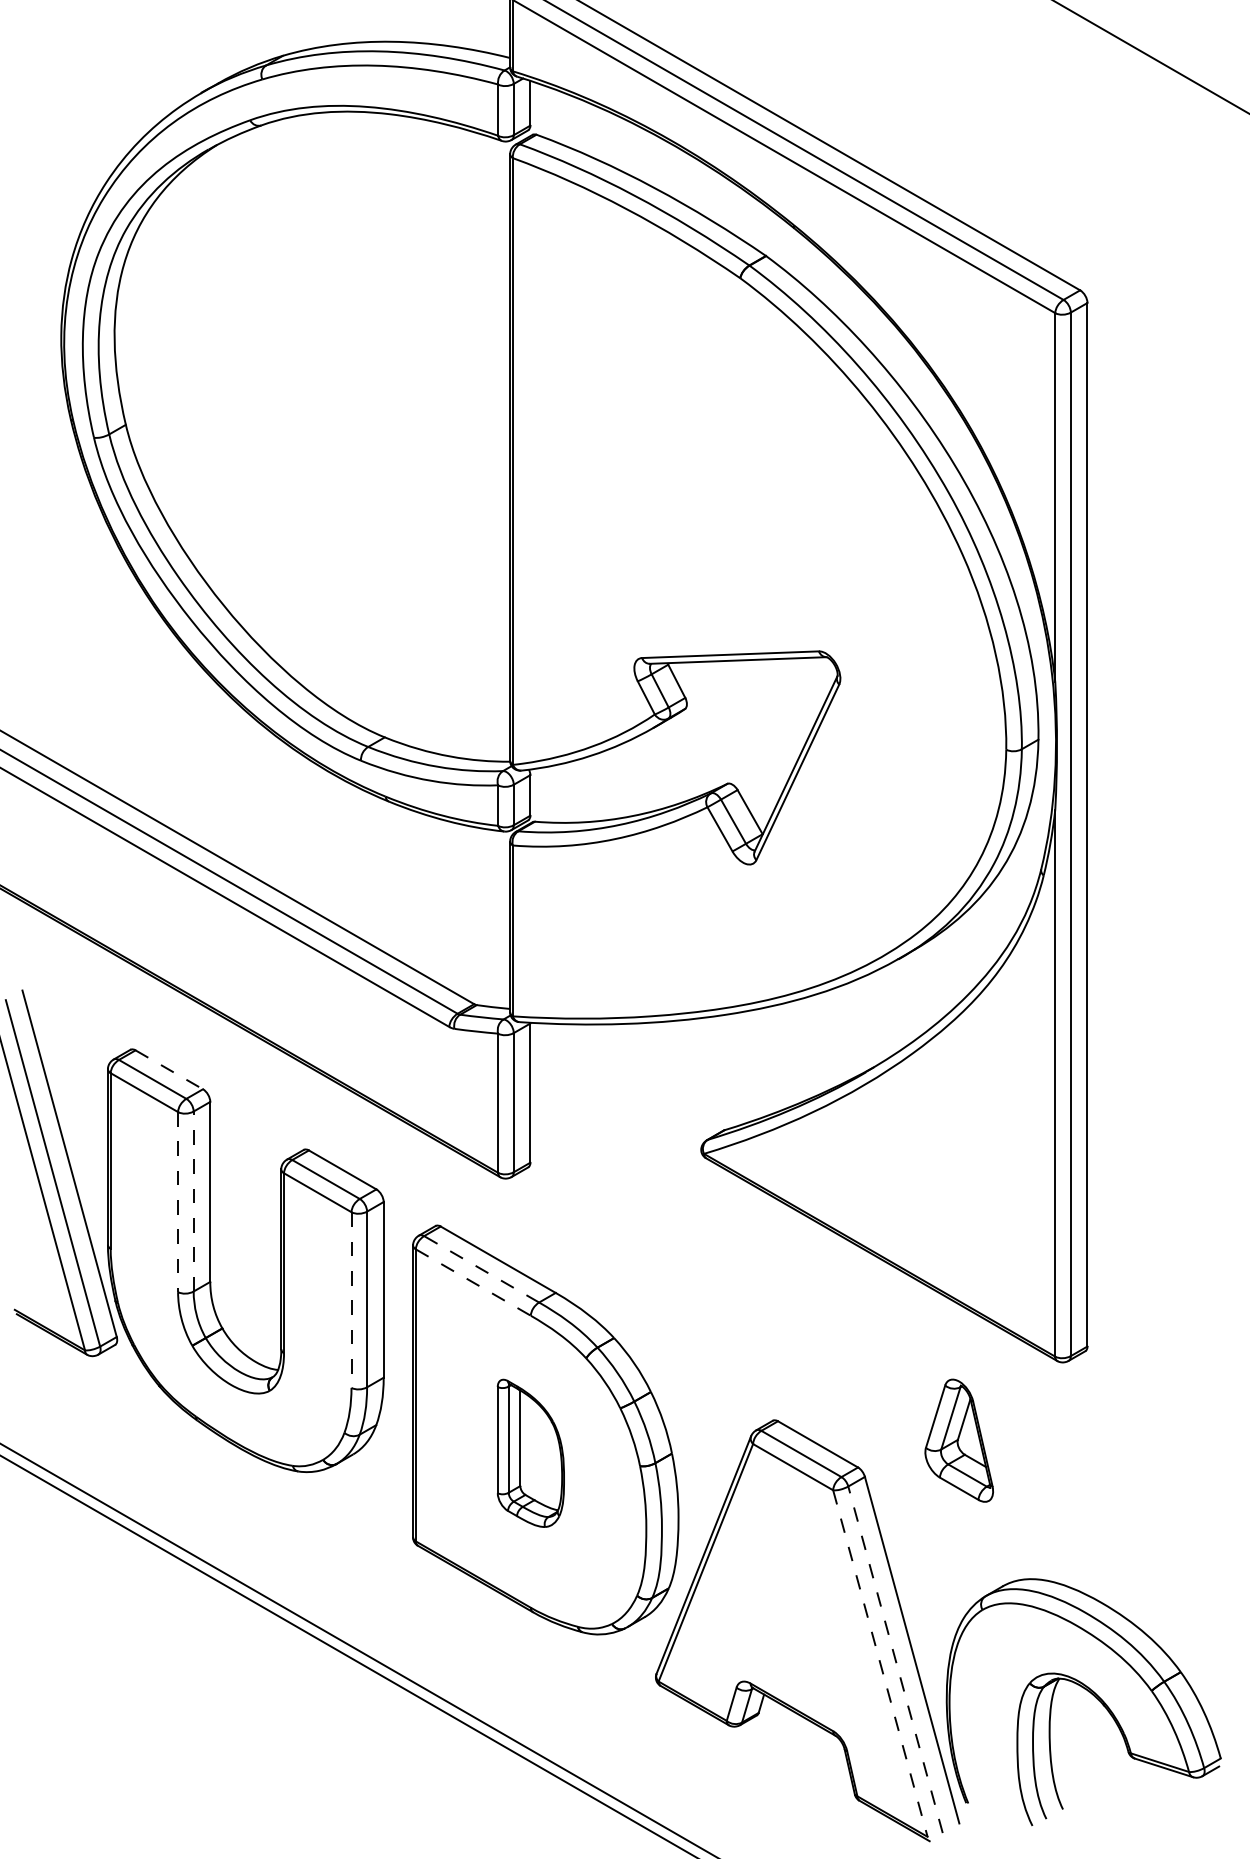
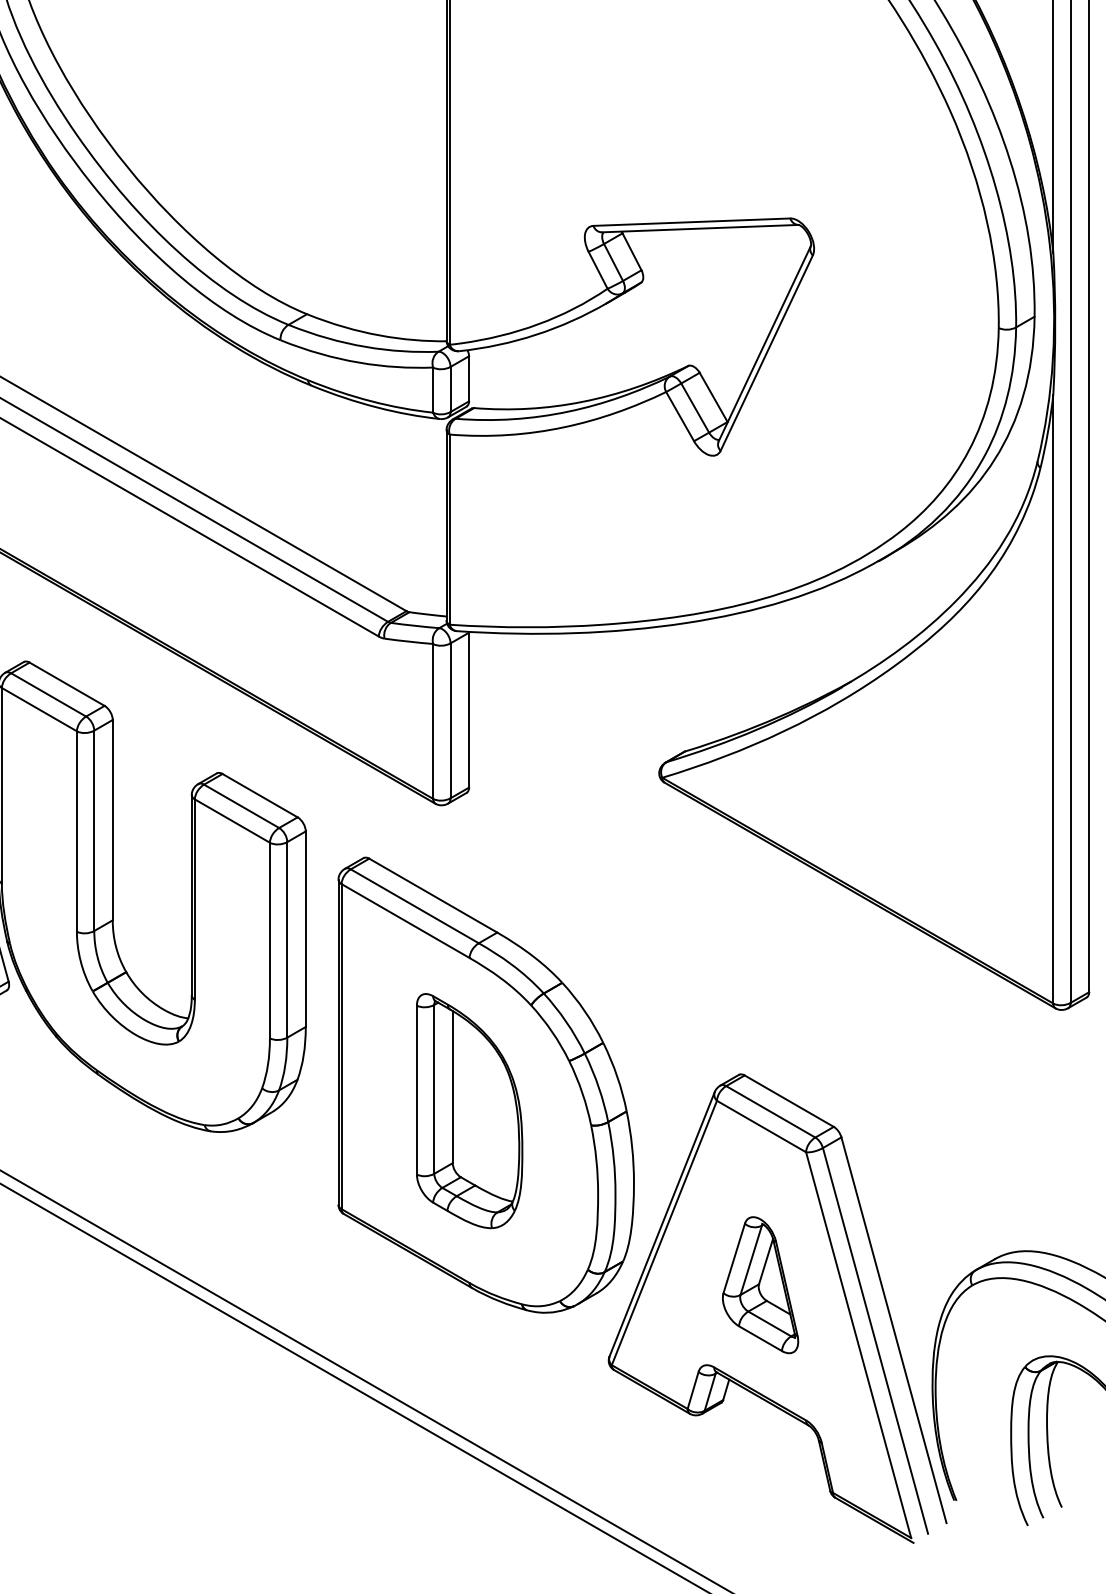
line: (169, 1069) -> (67, 683), dashed -> solid
line: (193, 1201) -> (94, 830), dashed -> solid
line: (178, 1202) -> (77, 831), dashed -> solid
line: (481, 1269) -> (414, 906), dashed -> solid
line: (473, 1282) -> (405, 920), dashed -> solid
line: (351, 1300) -> (269, 941), dashed -> solid
part: (958, 1440) -> (759, 1284), moved
part: (530, 1453) -> (469, 1111), size x1.43
line: (895, 1659) -> (875, 1340), dashed -> solid
line: (880, 1663) -> (858, 1345), dashed -> solid

